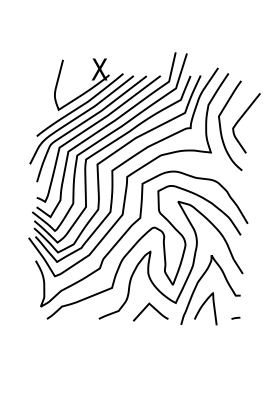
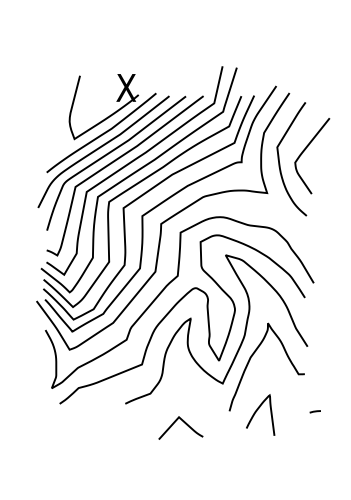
curve: (202, 307) -> (256, 413), moved
curve: (153, 308) -> (184, 423), moved
line: (235, 317) -> (314, 410), moved

